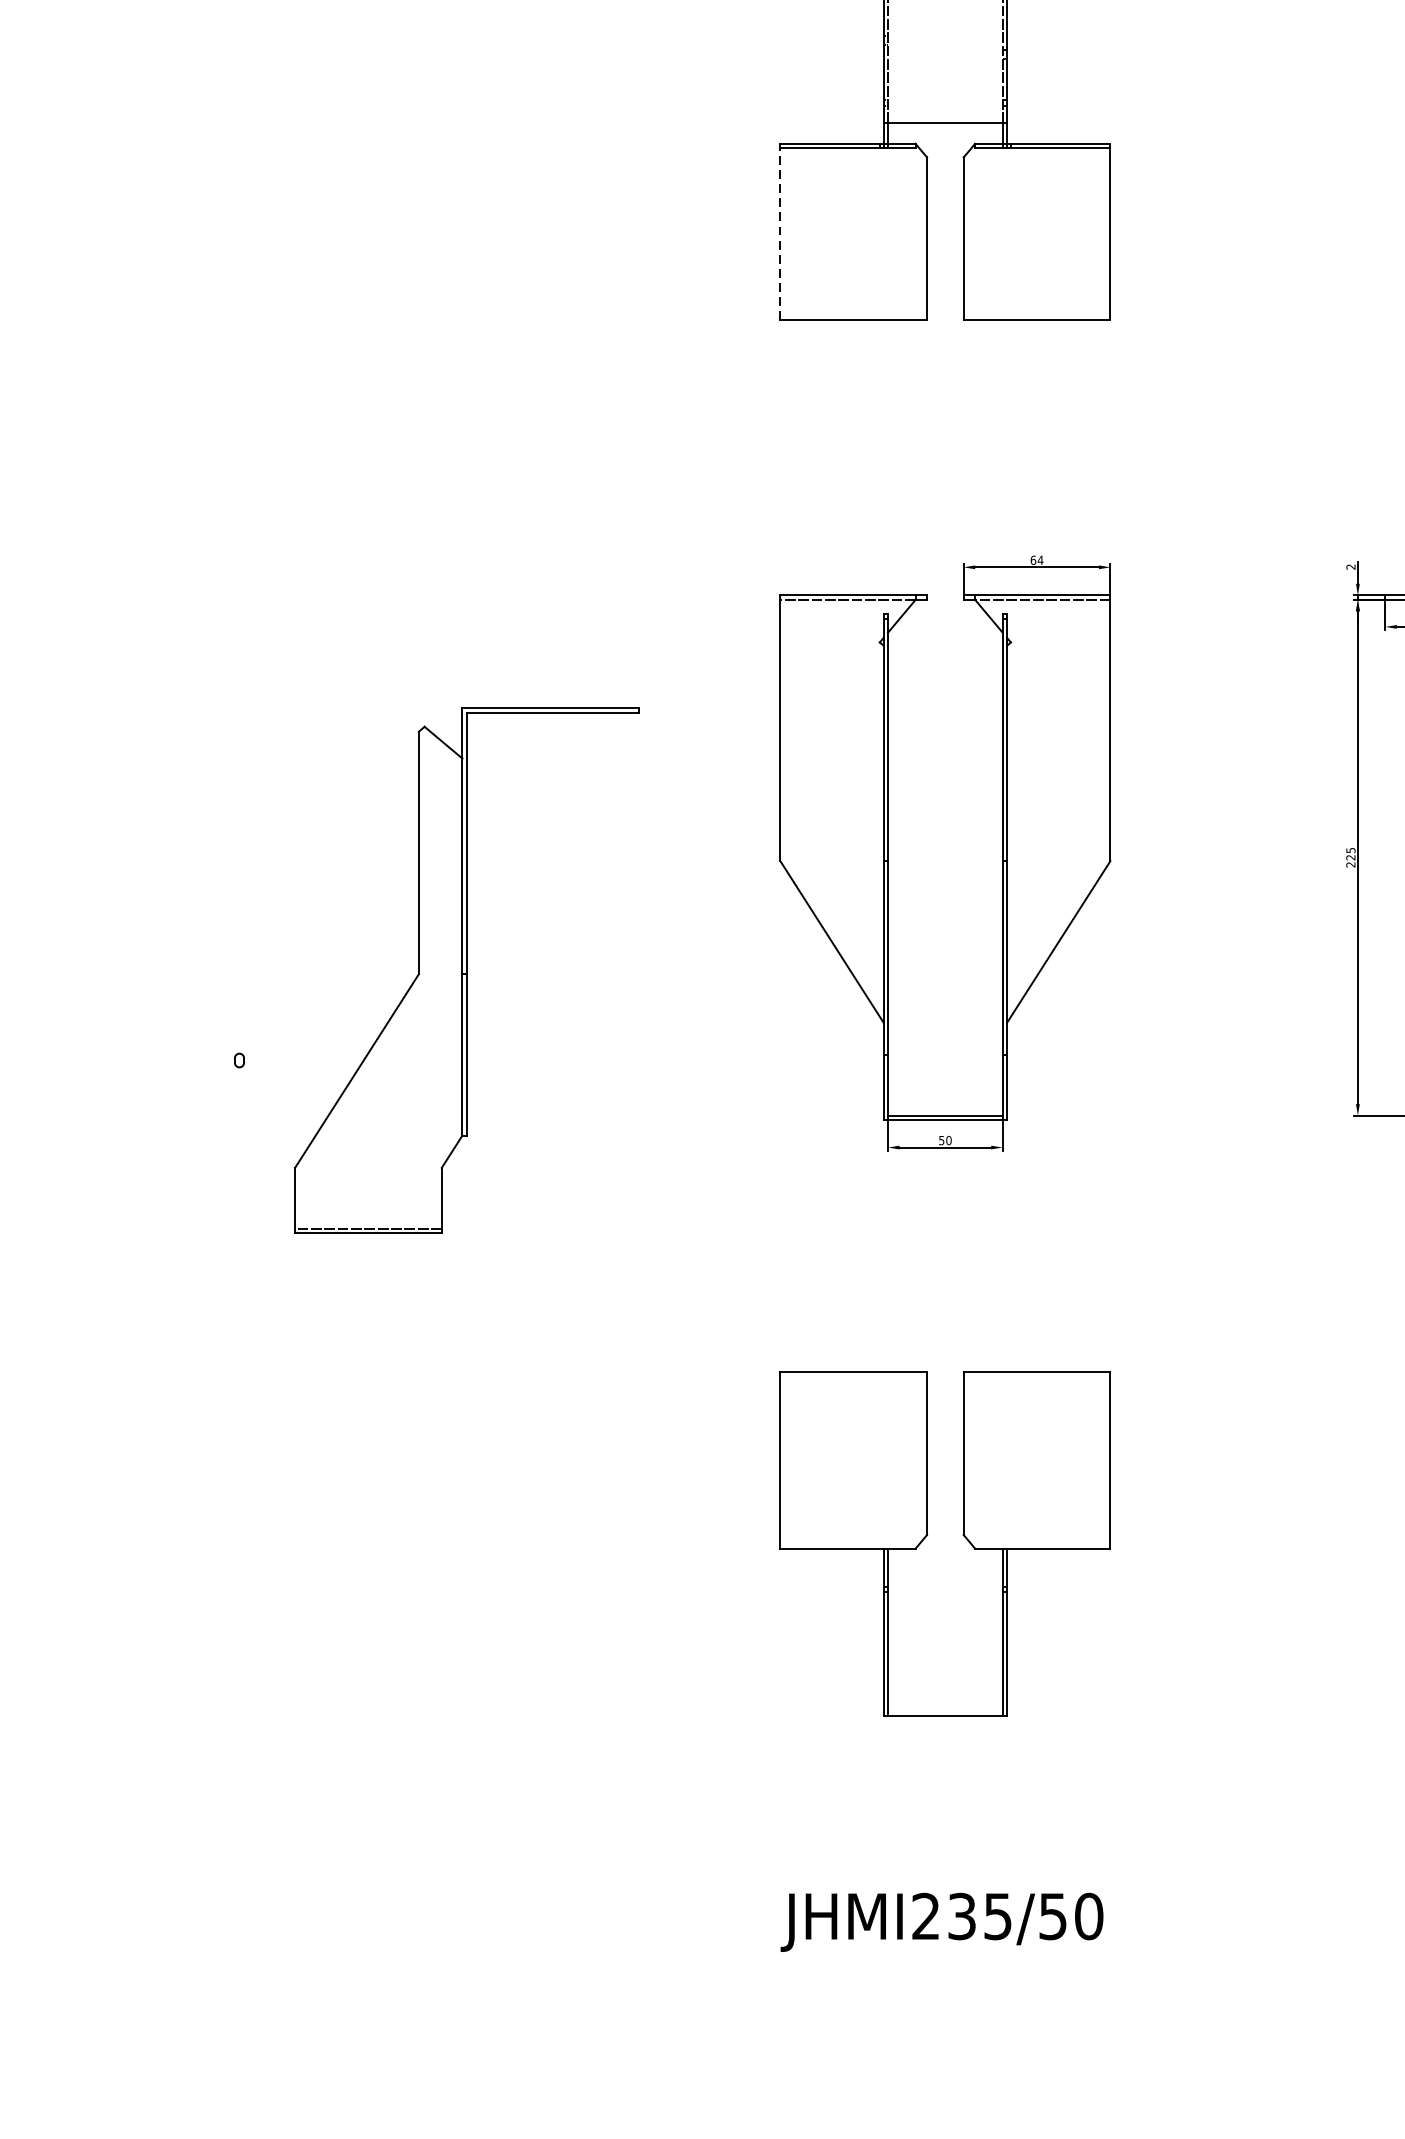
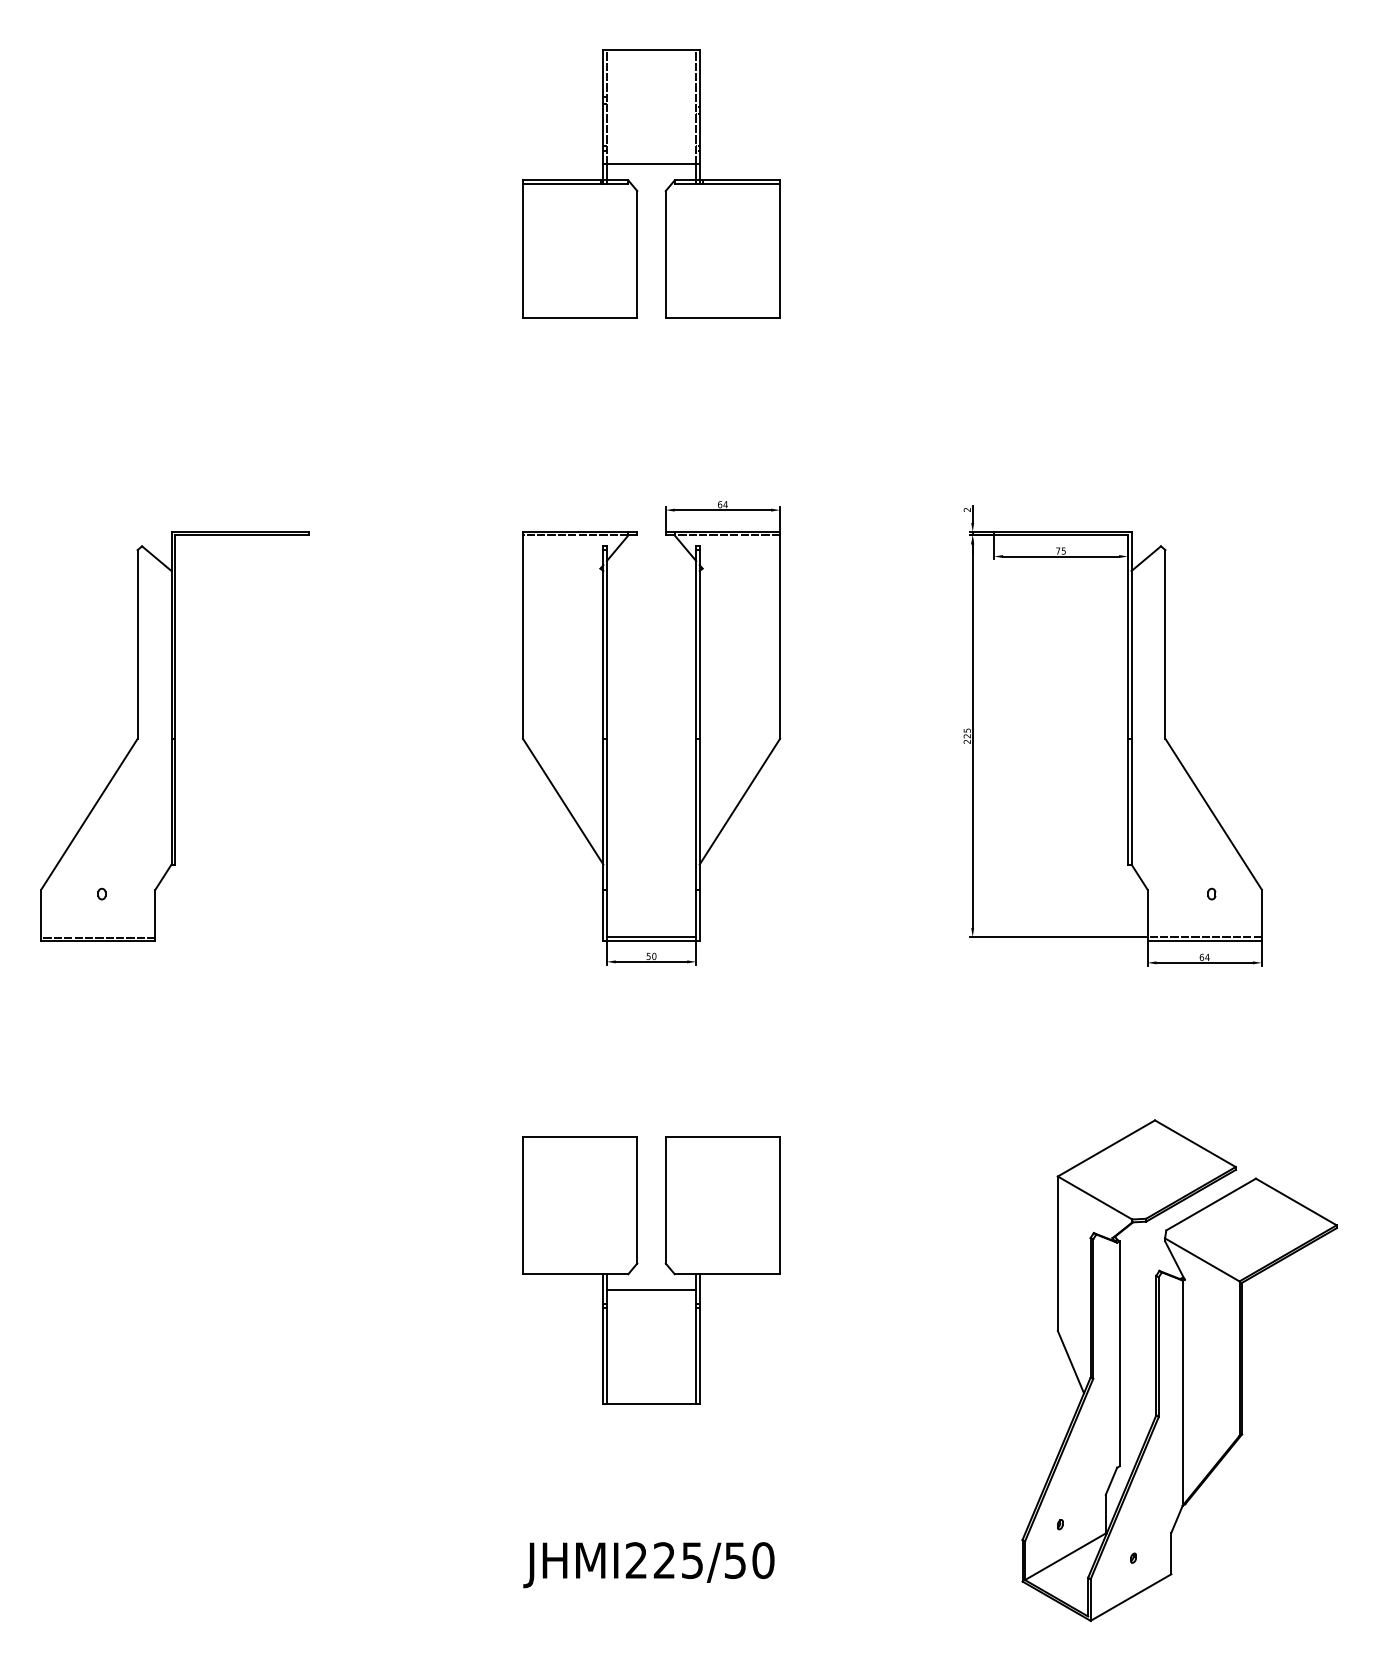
line: (780, 233) -> (523, 250), dashed -> solid
part: (466, 971) -> (174, 736), moved
line: (945, 1569) -> (651, 1290), added
text: (962, 1916) -> (664, 1560), JHMI235/50 -> JHMI225/50

